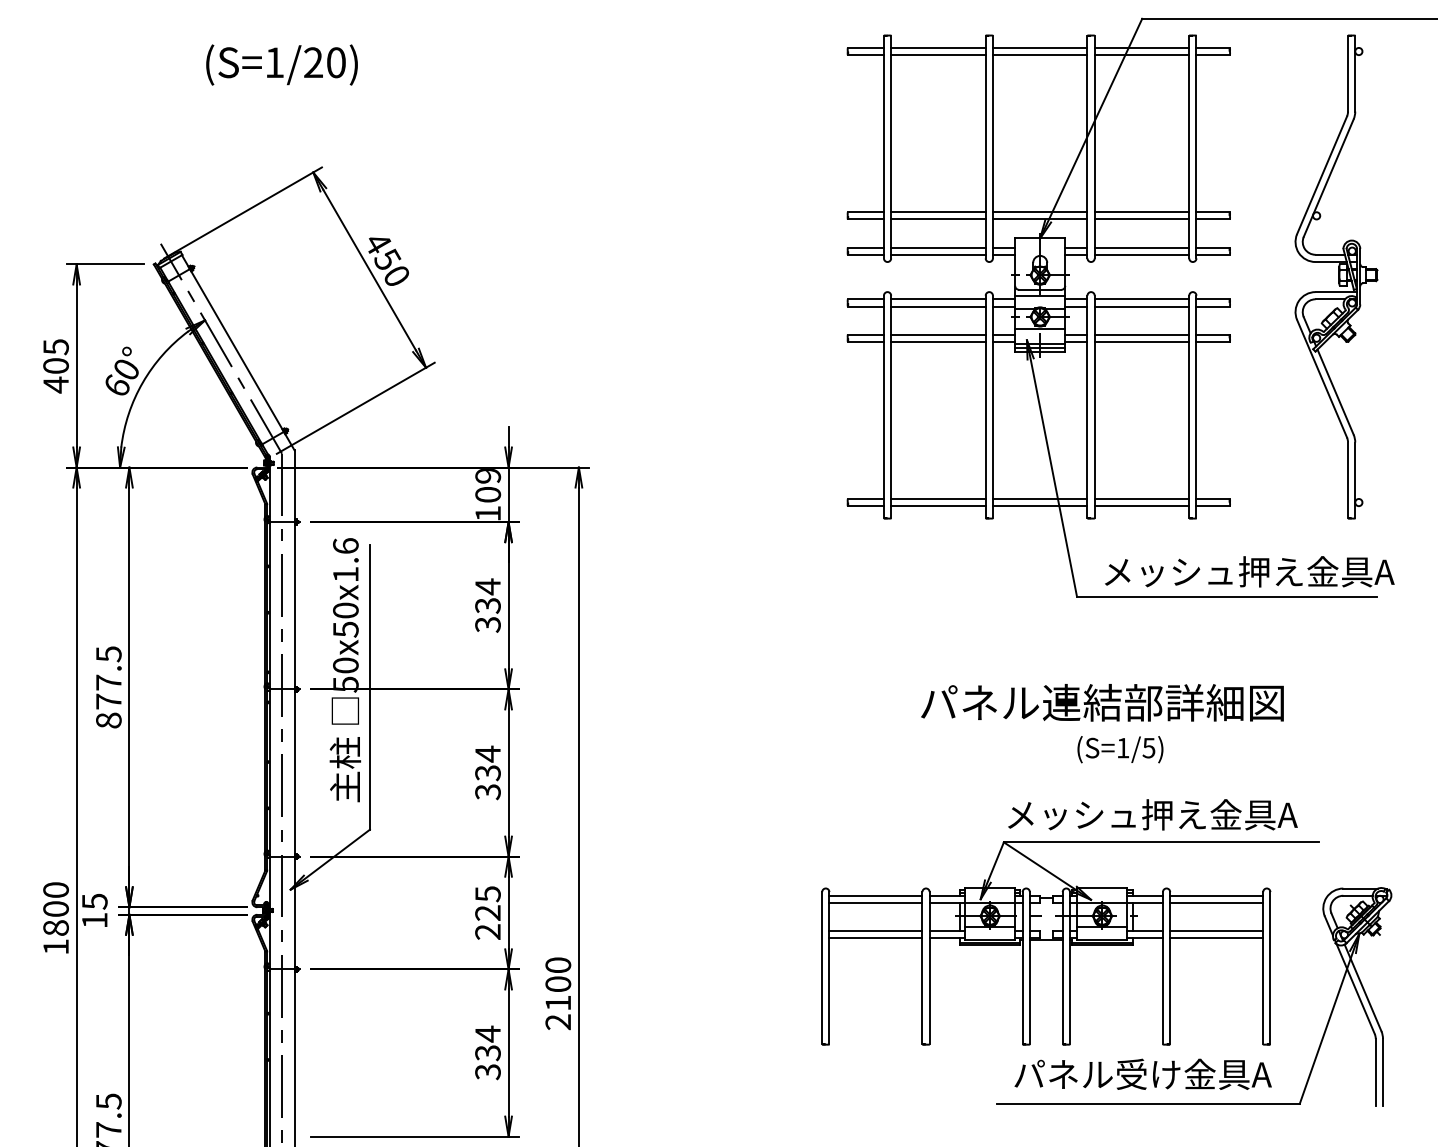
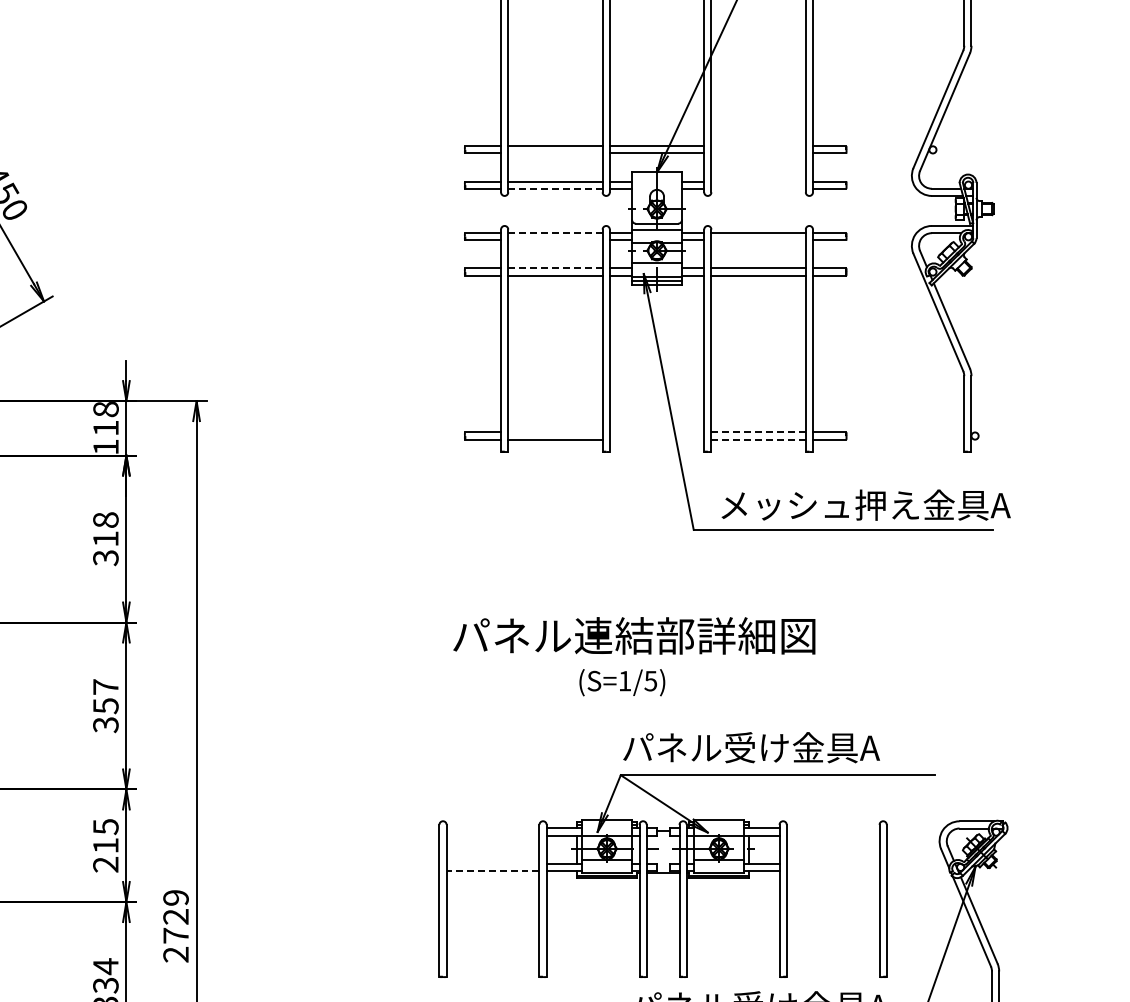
line: (1141, 212) -> (758, 146), removed
line: (938, 219) -> (555, 153), removed
line: (1141, 219) -> (758, 153), removed
line: (1141, 247) -> (758, 181), removed
line: (938, 254) -> (555, 188), solid -> dashed
line: (1141, 254) -> (758, 188), removed
line: (938, 299) -> (555, 233), solid -> dashed
line: (938, 306) -> (555, 240), removed
line: (1141, 306) -> (758, 240), removed
line: (938, 334) -> (555, 268), solid -> dashed
text: (488, 485) -> (106, 419), 109 -> 118
line: (938, 498) -> (555, 431), removed
line: (1039, 498) -> (656, 431), removed
line: (1142, 498) -> (759, 431), solid -> dashed
line: (1039, 506) -> (656, 439), removed
line: (1142, 506) -> (759, 439), solid -> dashed
text: (487, 595) -> (105, 528), 334 -> 318
text: (1102, 702) -> (634, 635), moved
text: (1120, 749) -> (622, 682), moved
text: (487, 762) -> (105, 695), 334 -> 357
text: (1151, 814) -> (768, 747), メッシュ押え金具A -> パネル受け金具A
line: (875, 895) -> (492, 828), removed
line: (1216, 895) -> (832, 828), removed
line: (875, 902) -> (492, 835), removed
line: (1216, 902) -> (832, 835), removed
text: (487, 912) -> (105, 845), 225 -> 215
line: (875, 931) -> (492, 864), removed
line: (1216, 931) -> (832, 864), removed
line: (875, 938) -> (492, 871), solid -> dashed
line: (1216, 938) -> (832, 871), removed
text: (558, 983) -> (176, 916), 2100 -> 2729

